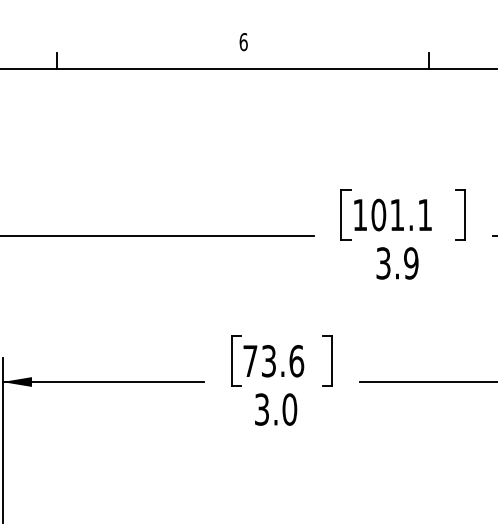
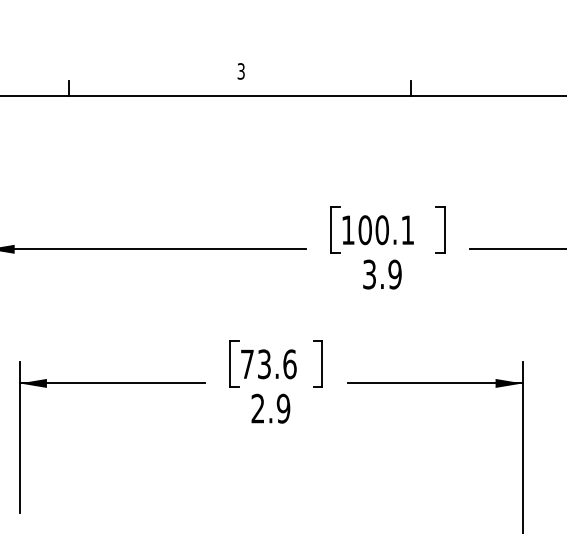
text: (242, 42) -> (240, 71), 6 -> 3
text: (396, 215) -> (381, 230), 101.1 -> 100.1
text: (275, 409) -> (270, 408), 3.0 -> 2.9

